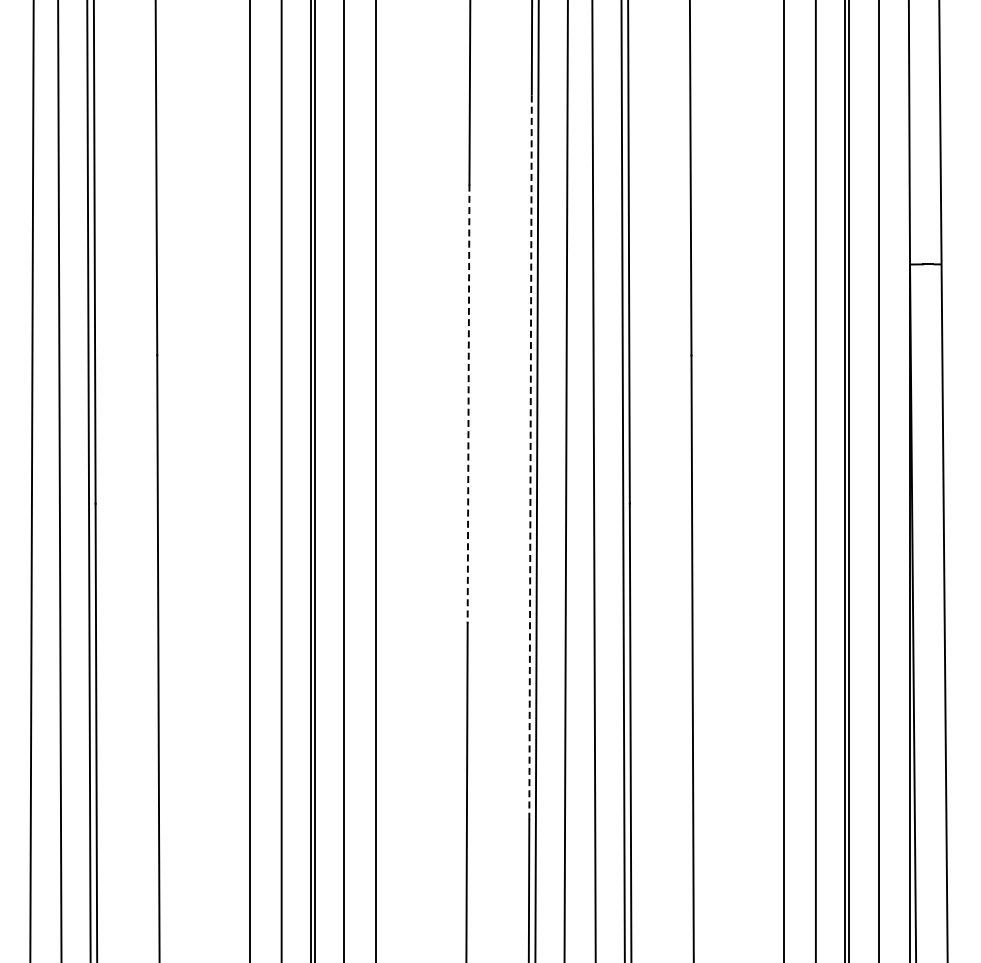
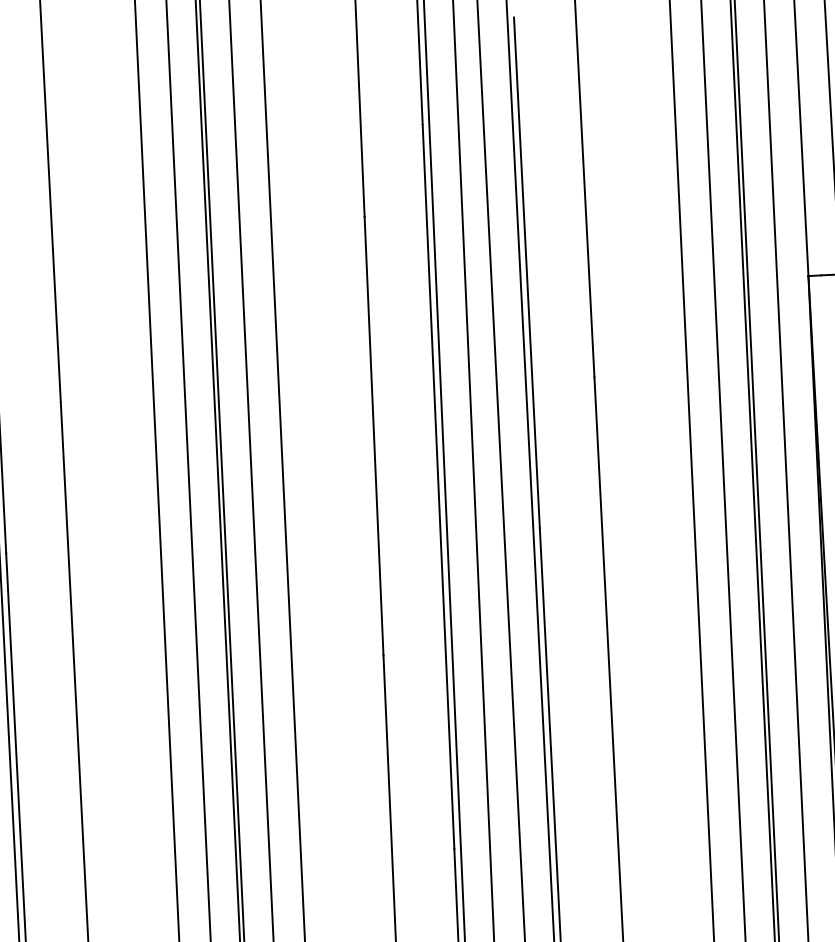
line: (468, 404) -> (374, 436), dashed -> solid
line: (530, 458) -> (438, 487), dashed -> solid

